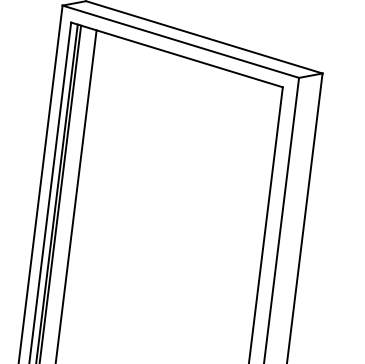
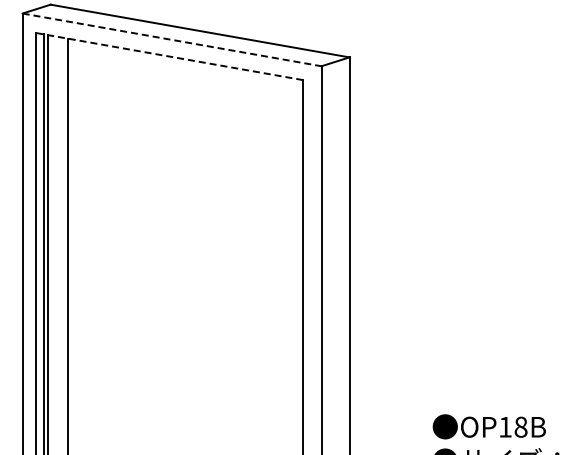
line: (181, 41) -> (172, 39), solid -> dashed
line: (177, 54) -> (169, 56), solid -> dashed

